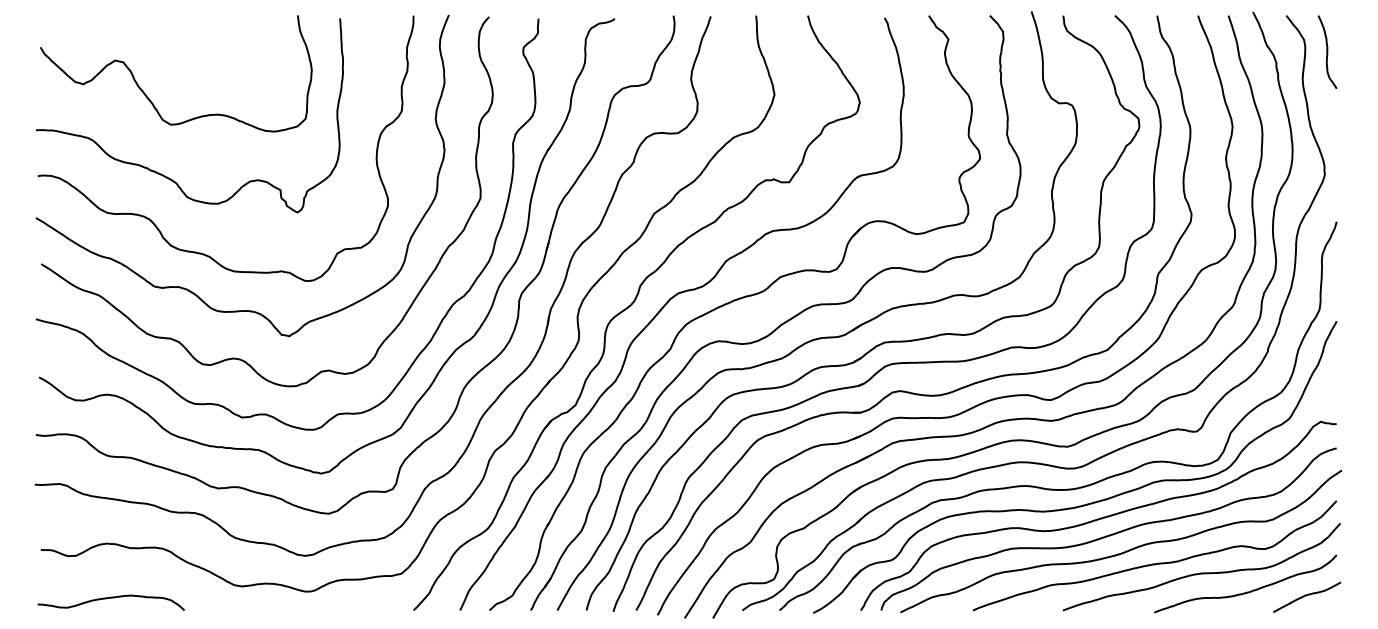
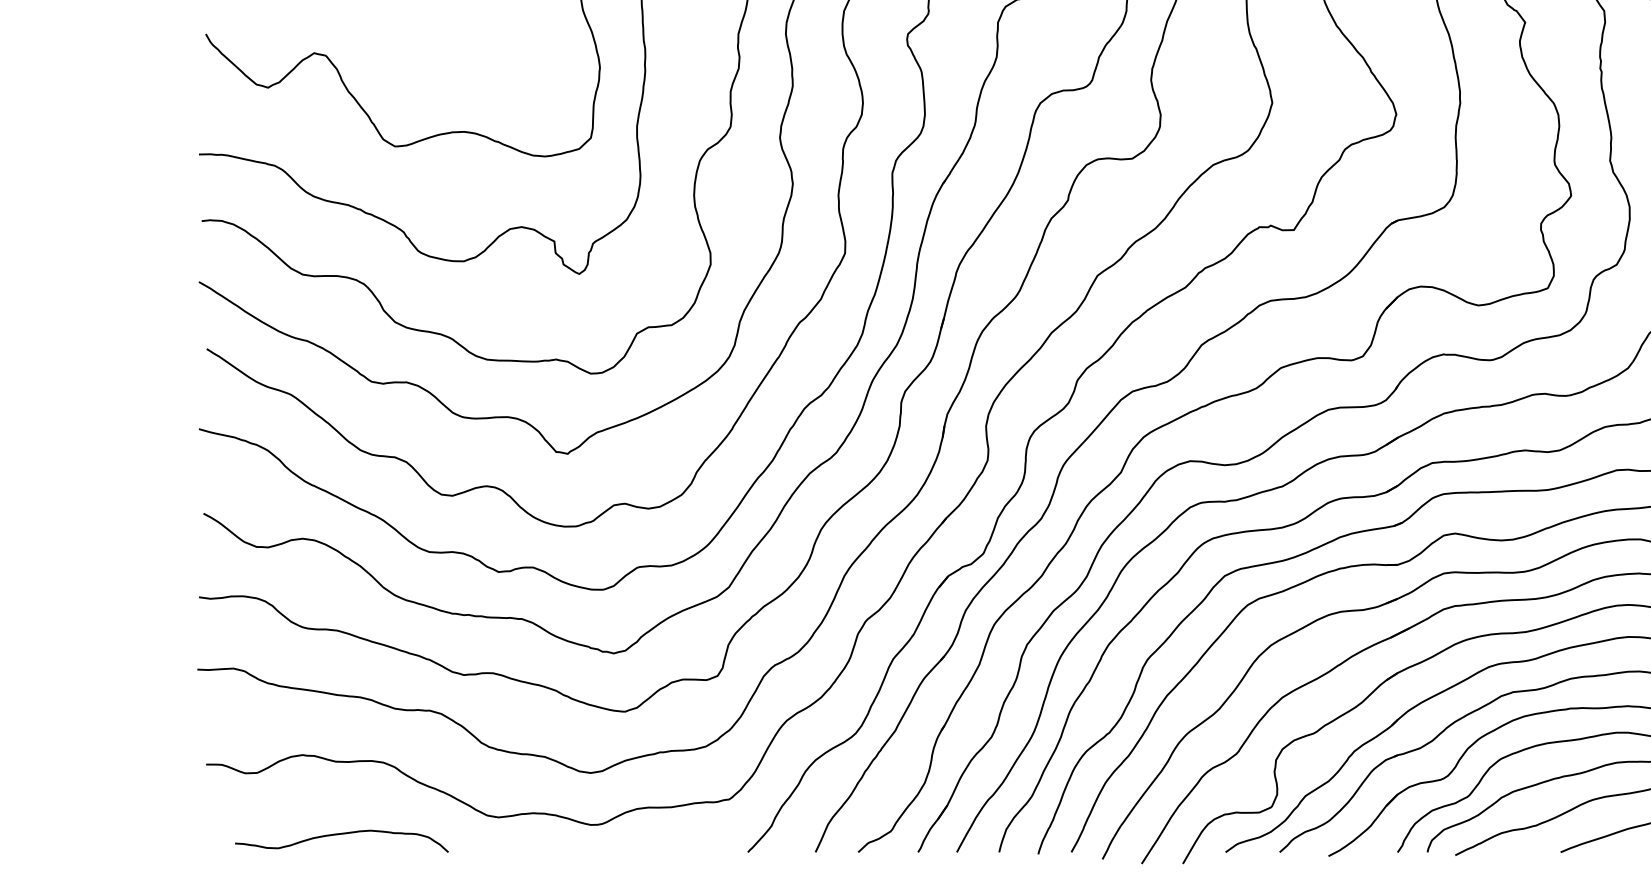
curve: (110, 598) -> (340, 834), moved

